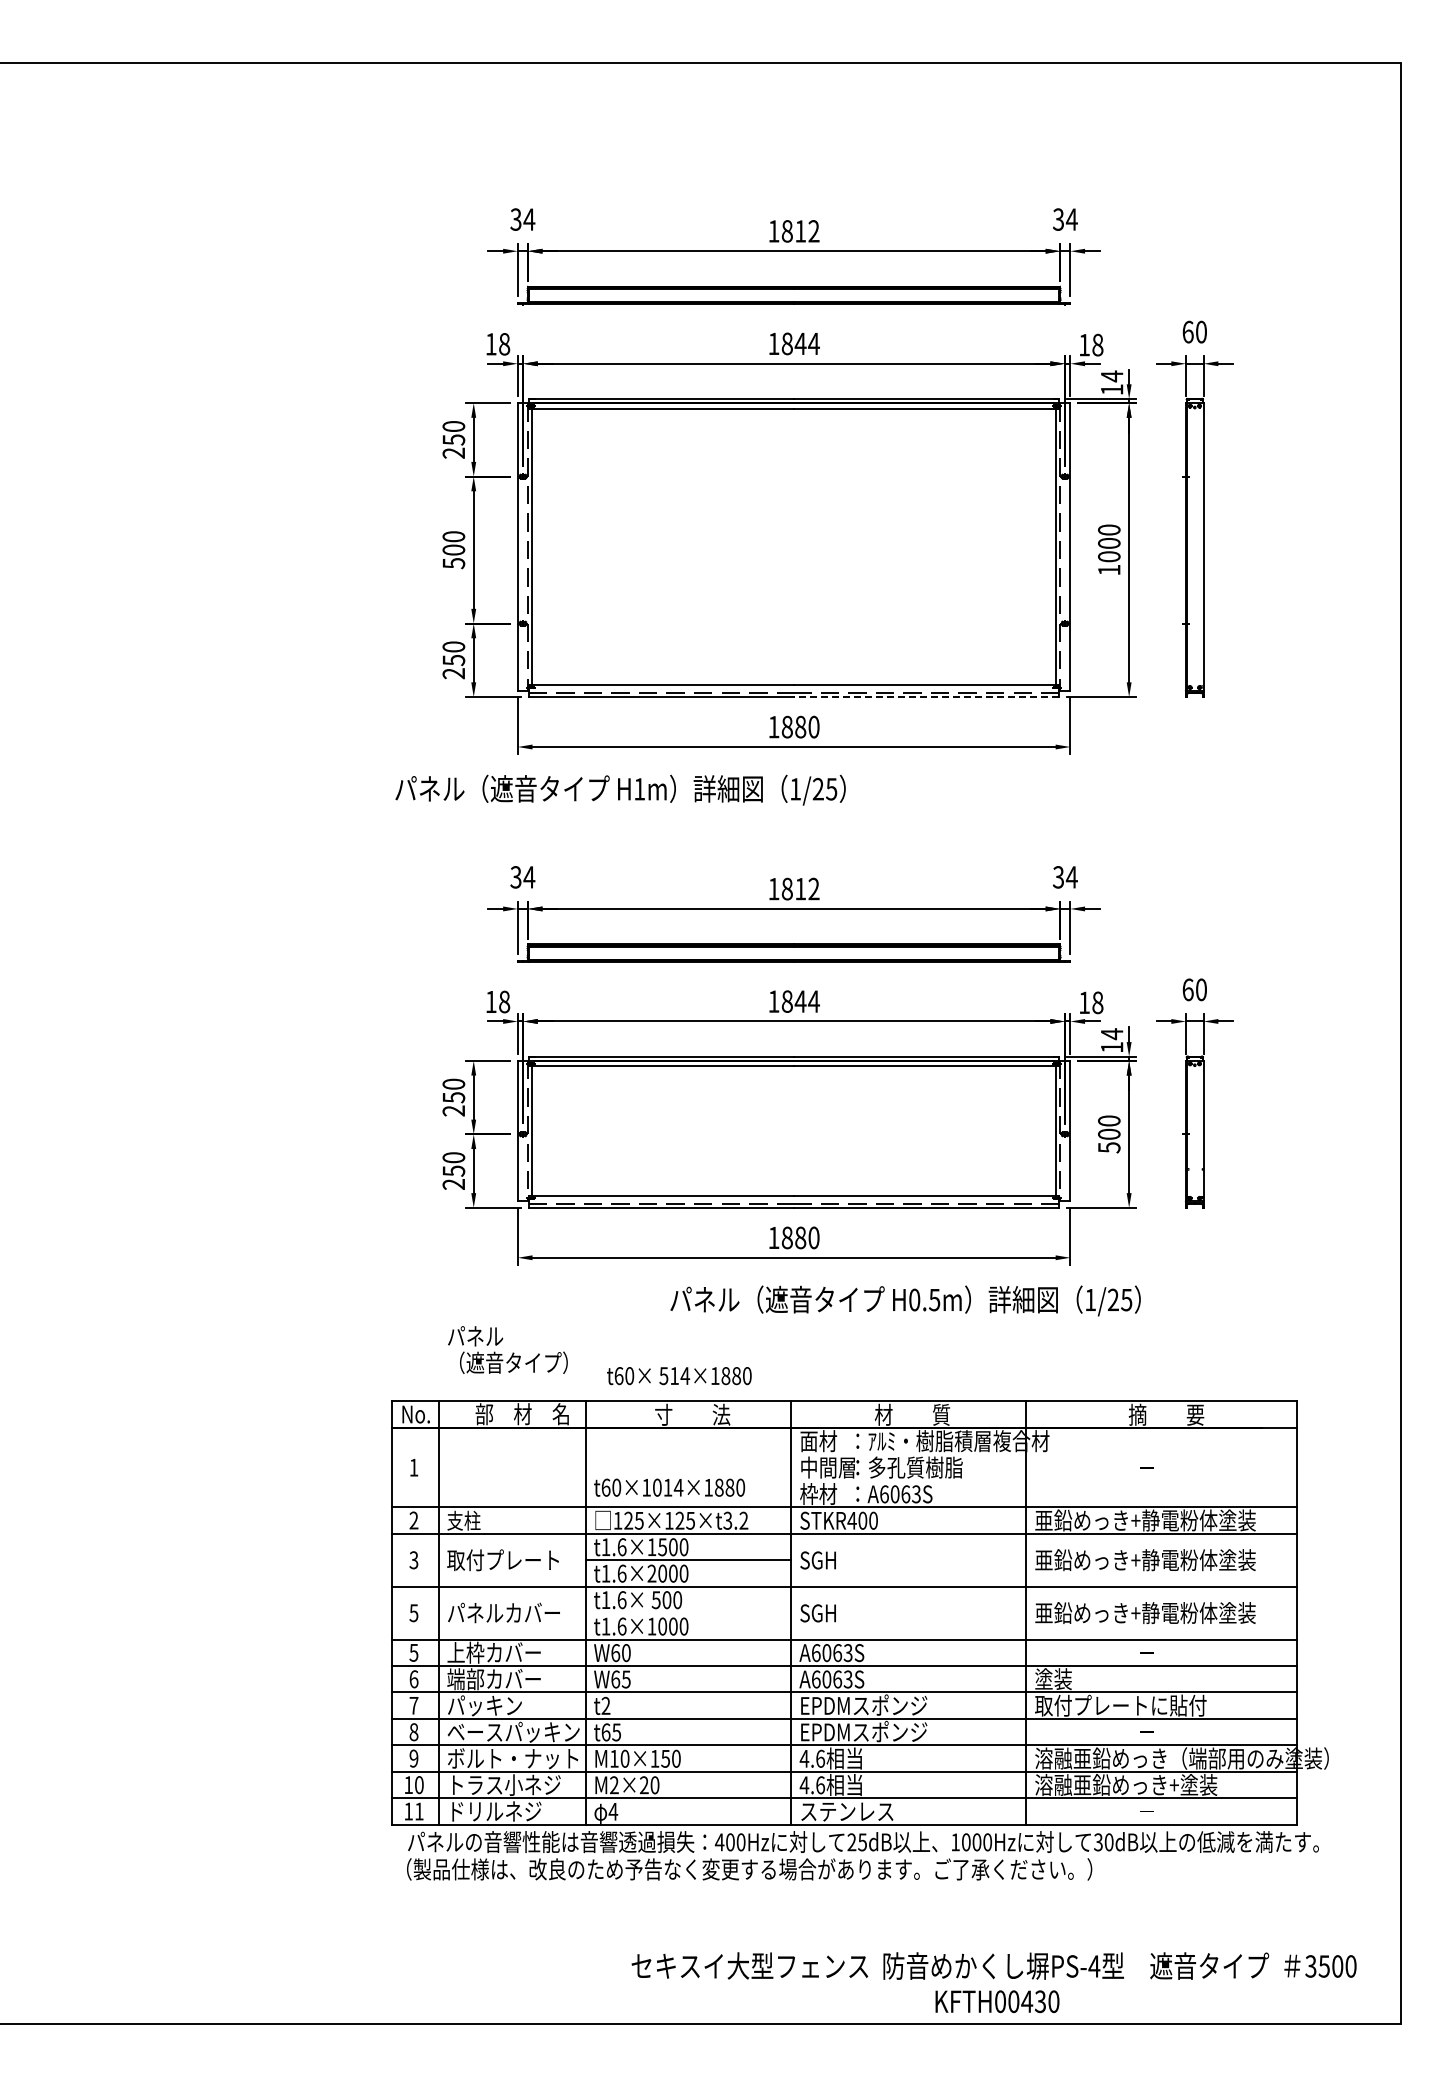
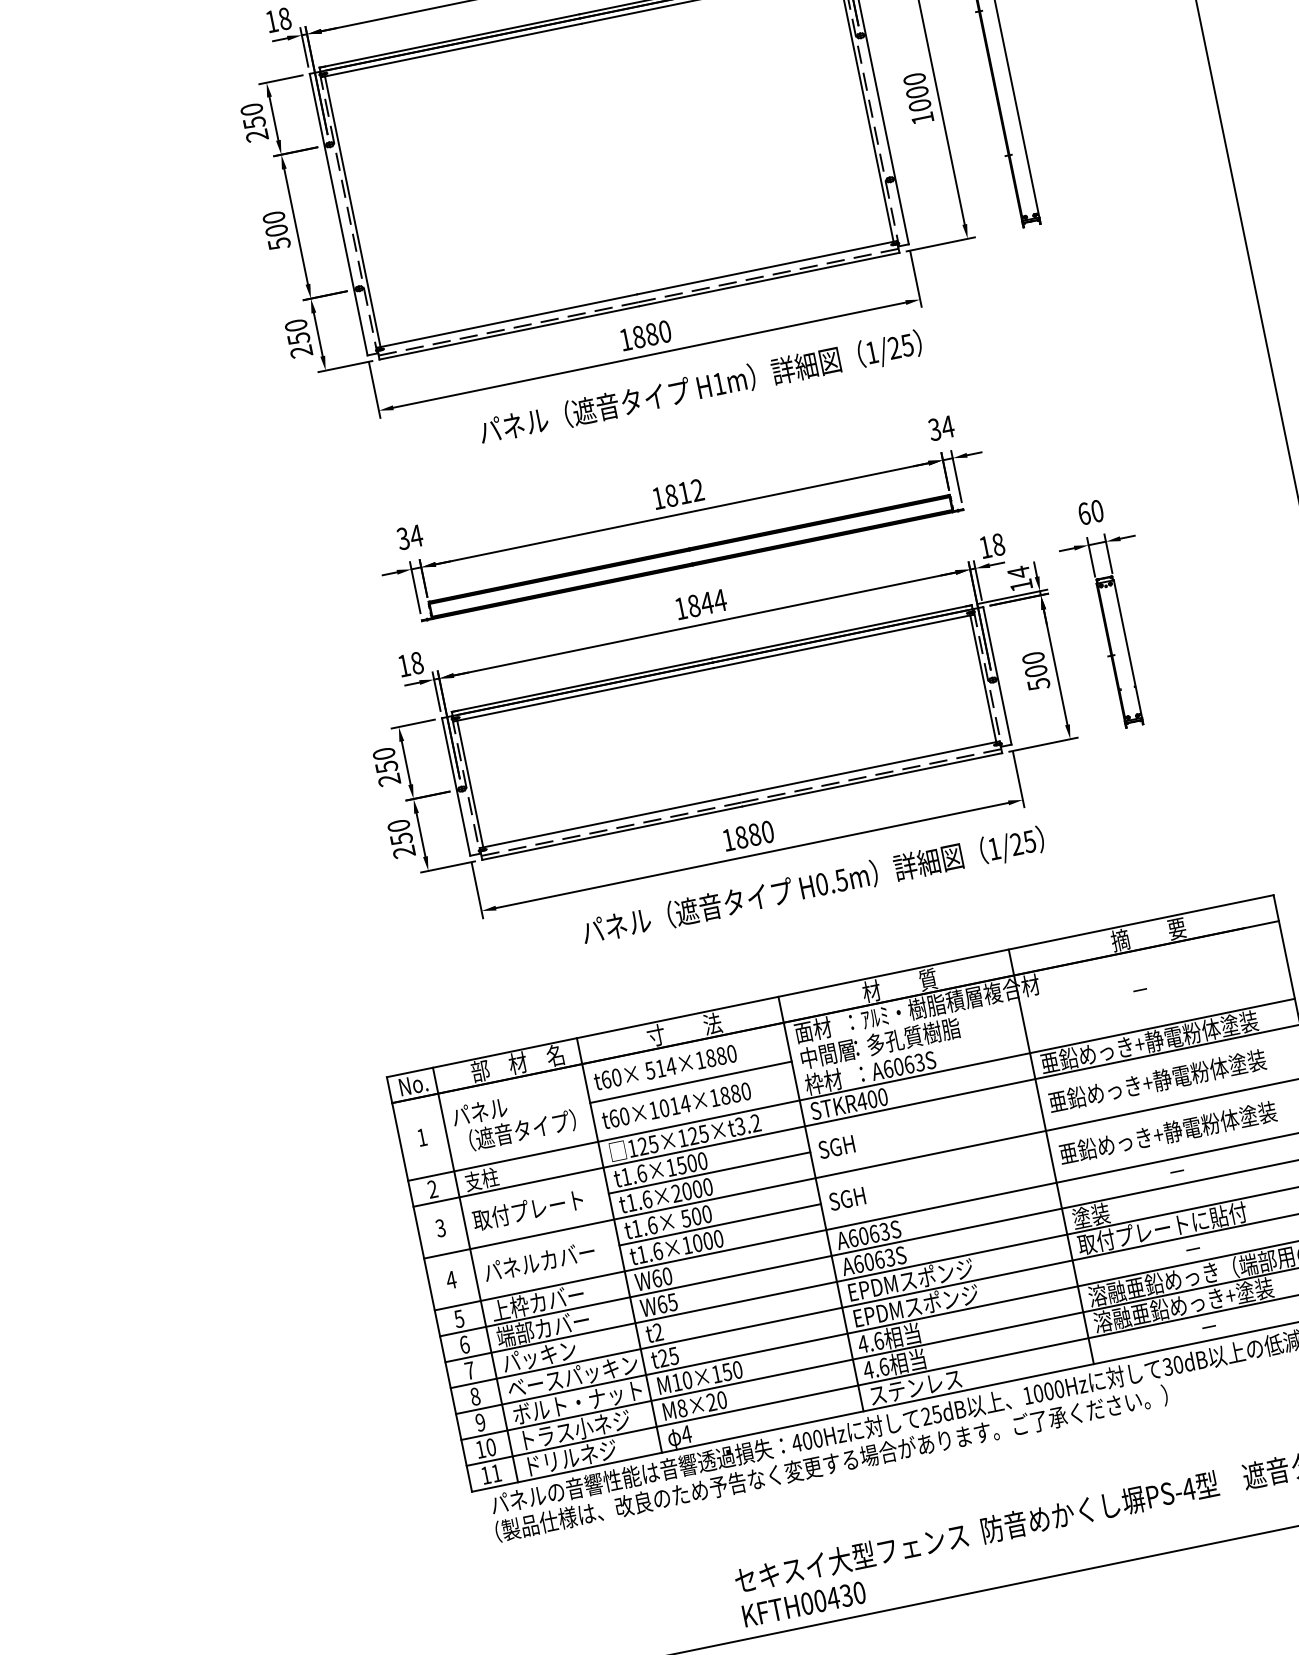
line: (926, 697) -> (769, 280), dashed -> solid
text: (620, 789) -> (700, 388), moved
text: (905, 1300) -> (813, 886), moved
text: (507, 1349) -> (513, 1118), moved
text: (679, 1376) -> (665, 1067), moved
line: (688, 1467) -> (690, 1082), added
text: (413, 1613) -> (450, 1280), 5 -> 4
line: (688, 1613) -> (720, 1225), added
text: (605, 1732) -> (662, 1358), t65 -> t25
text: (614, 1785) -> (682, 1408), M2×20 -> M8×20
text: (997, 2001) -> (804, 1604), moved

